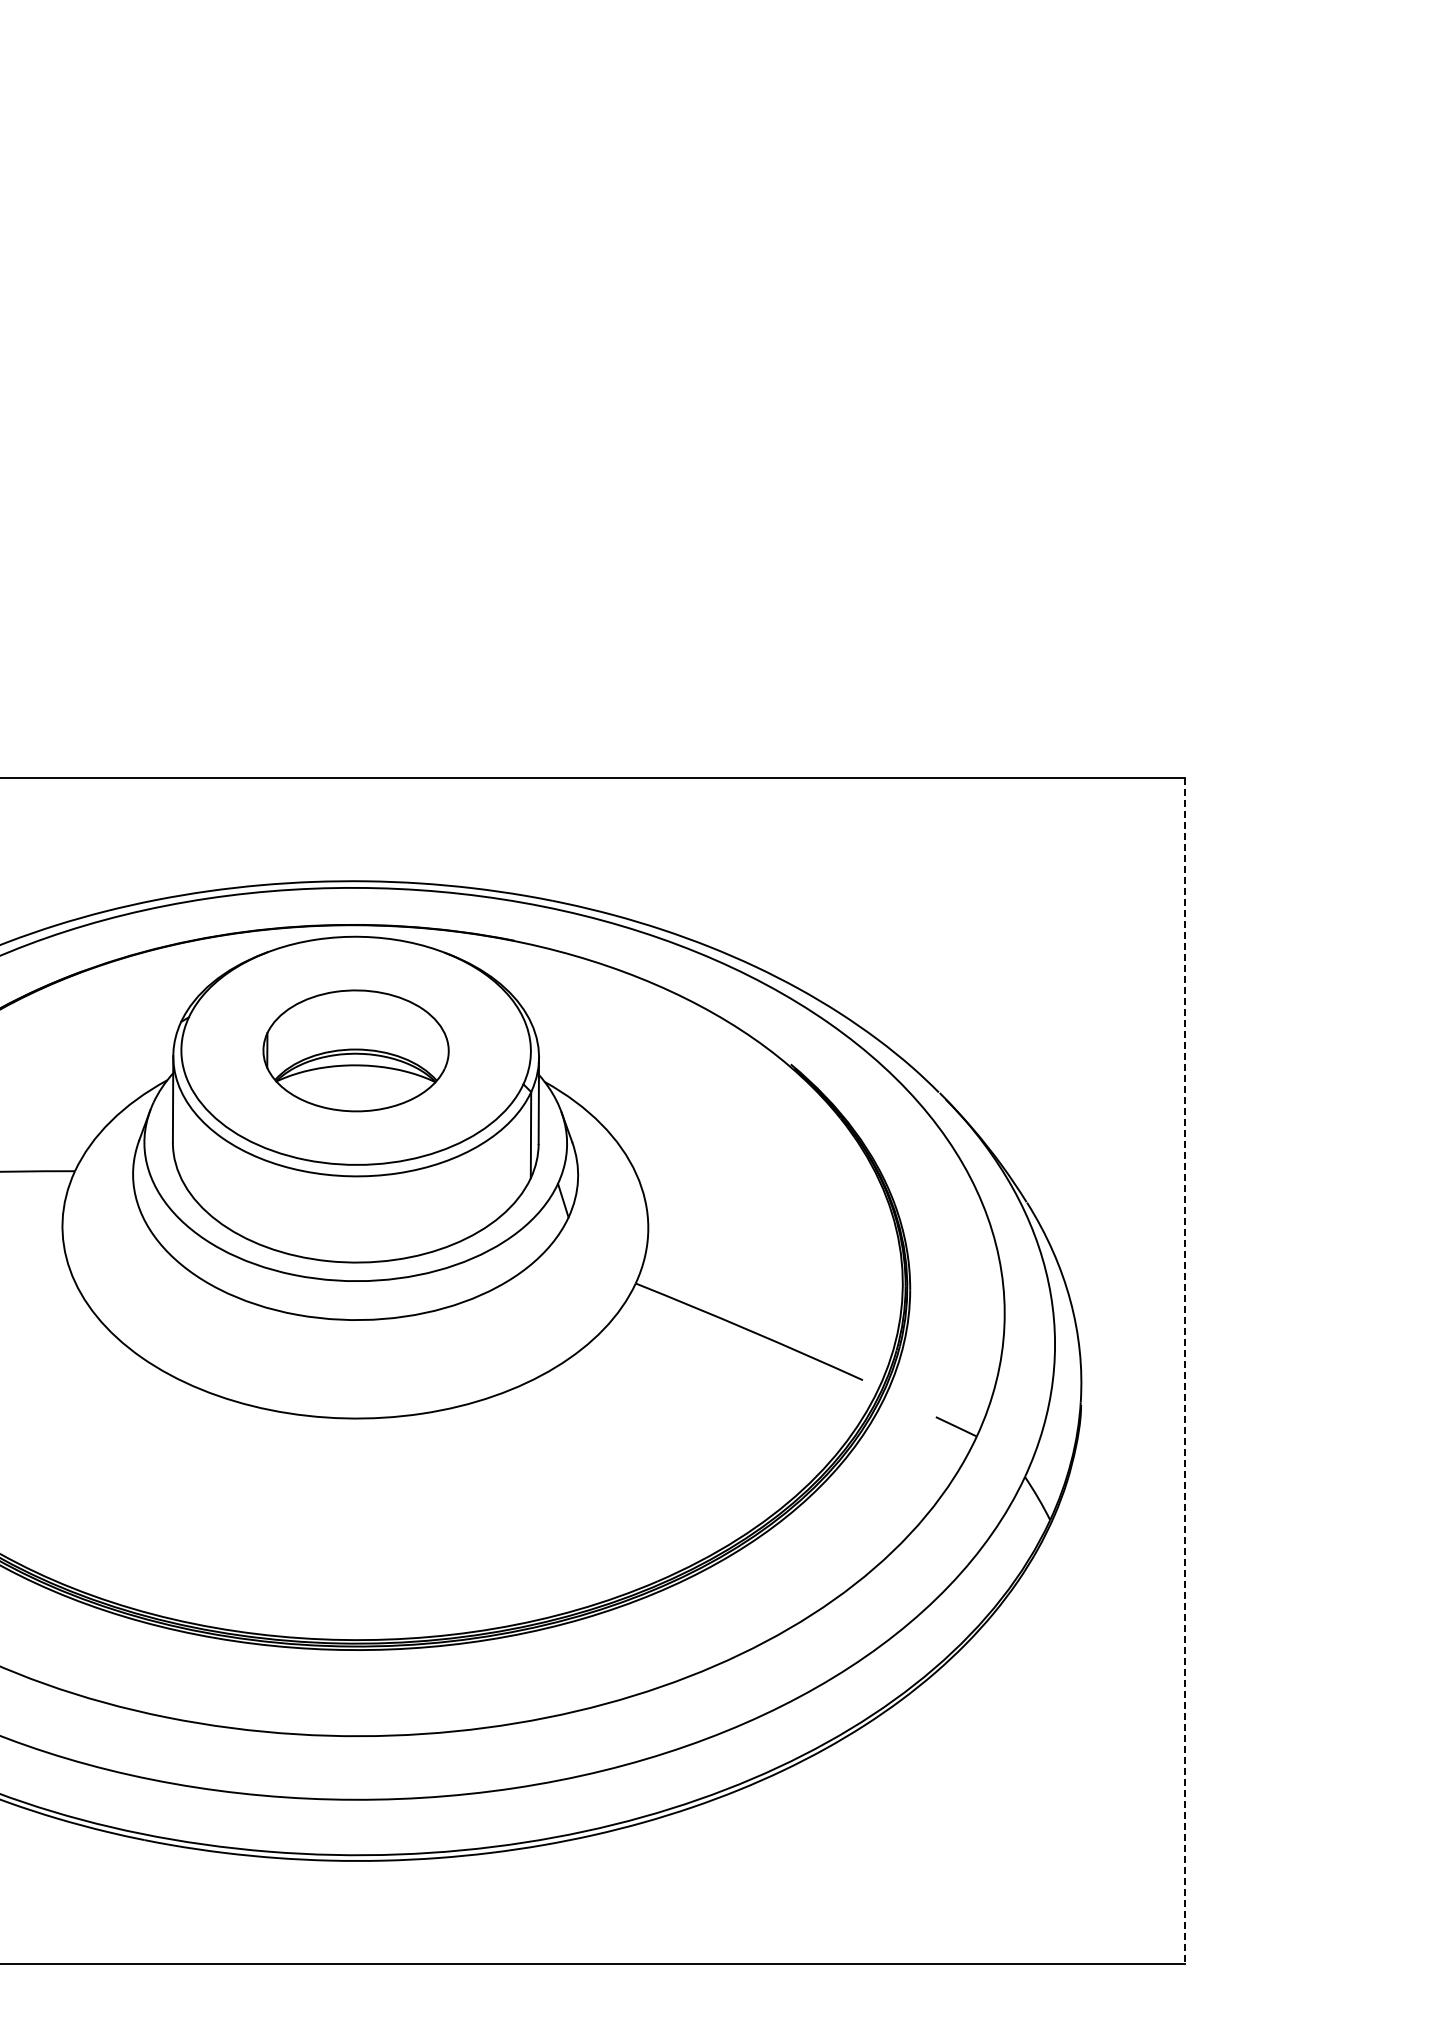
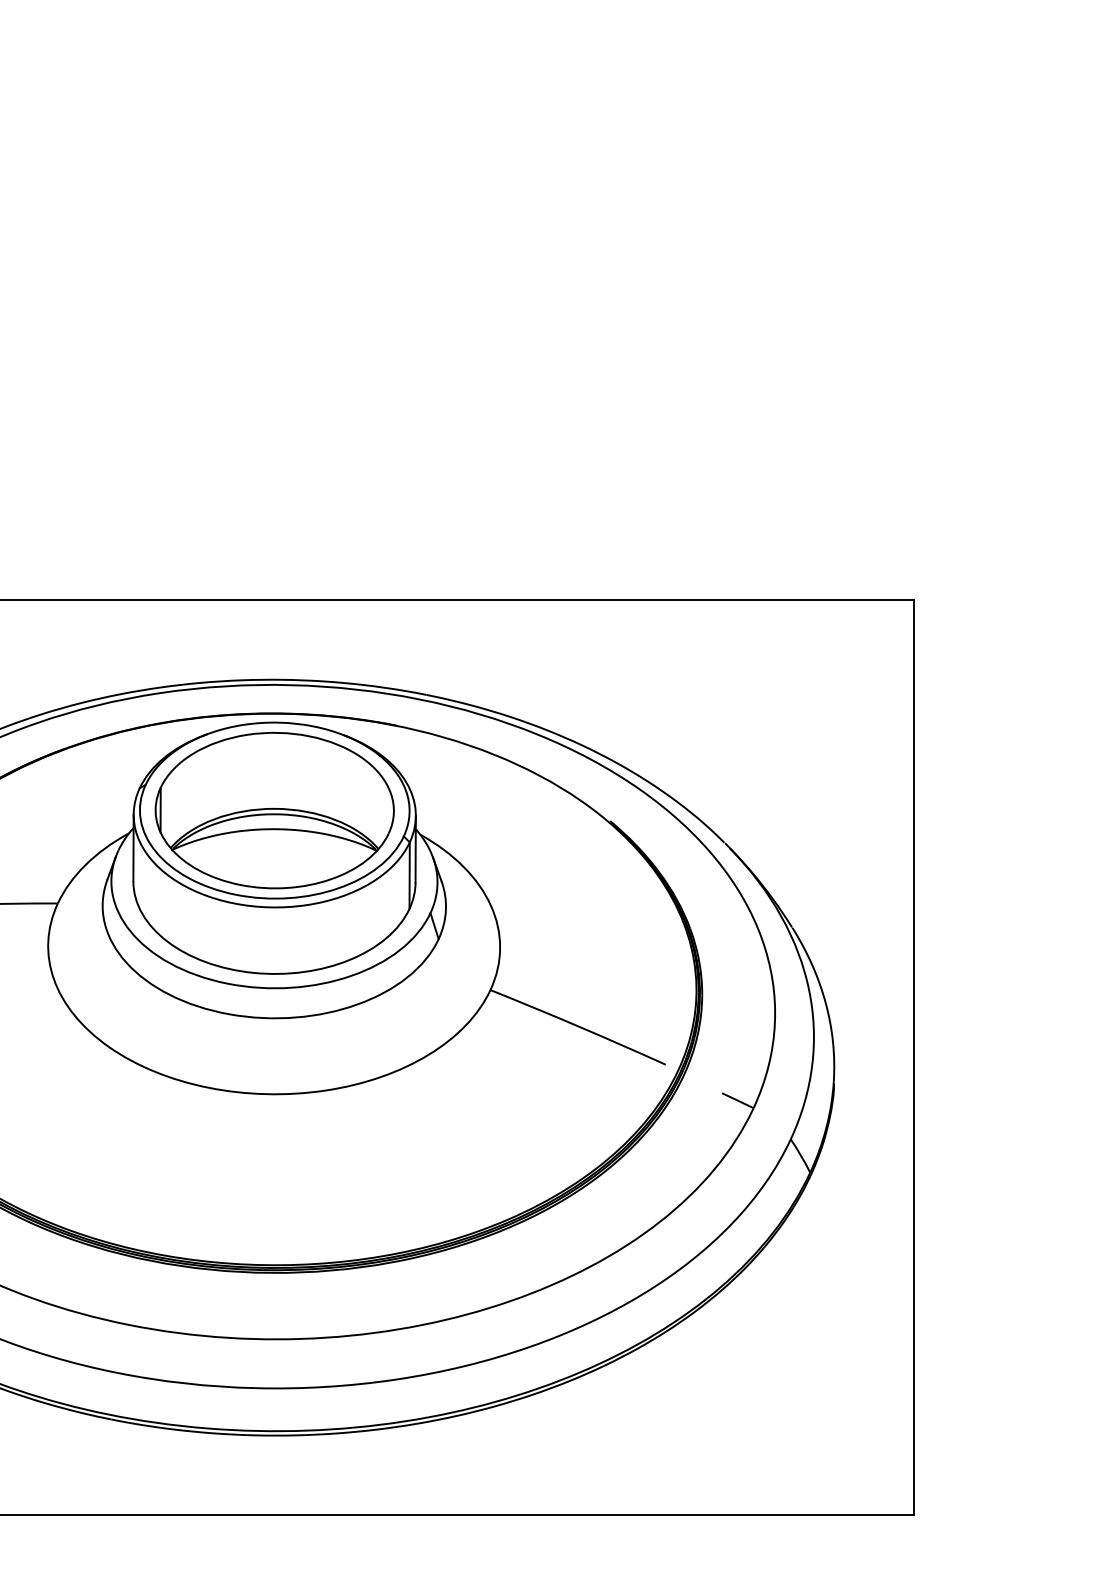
part: (355, 1050) -> (274, 810), size x1.67
line: (1185, 1371) -> (914, 1057), dashed -> solid

